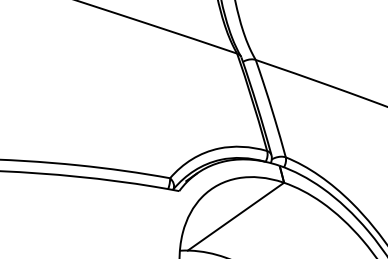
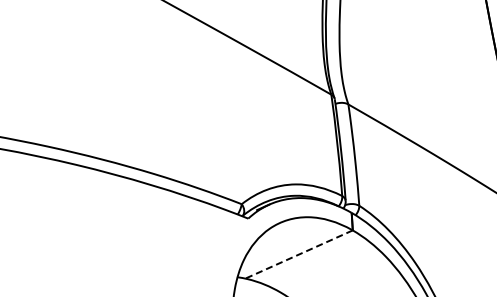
line: (236, 216) -> (299, 254), solid -> dashed

